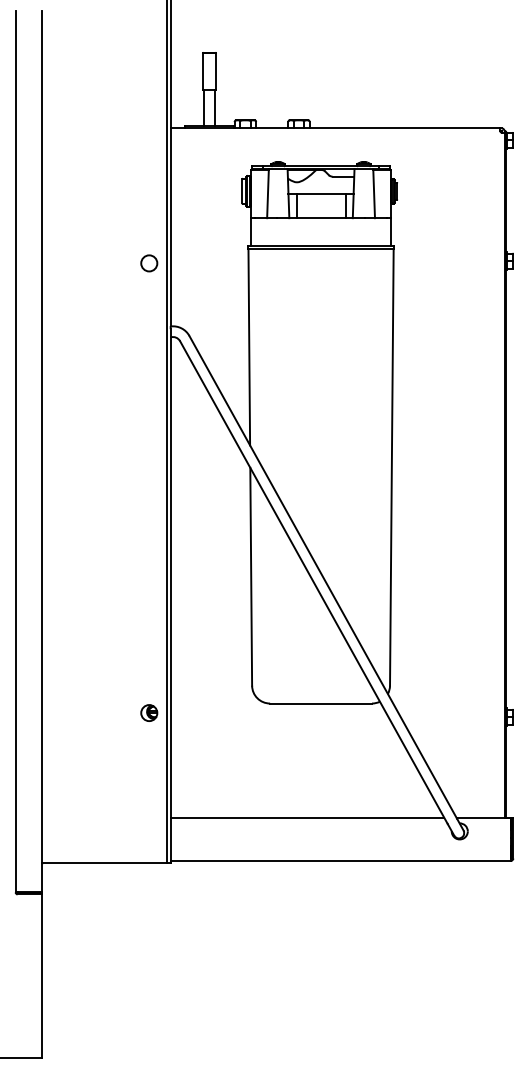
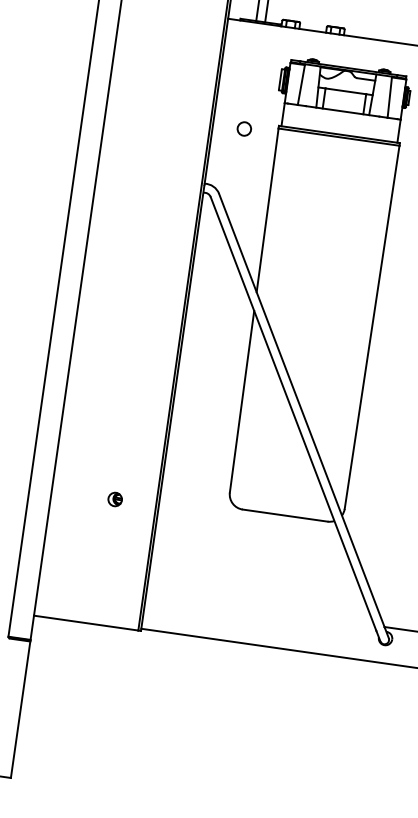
circle: (149, 263) -> (244, 129), moved
part: (149, 712) -> (115, 499), moved
line: (307, 818) -> (260, 609), removed

